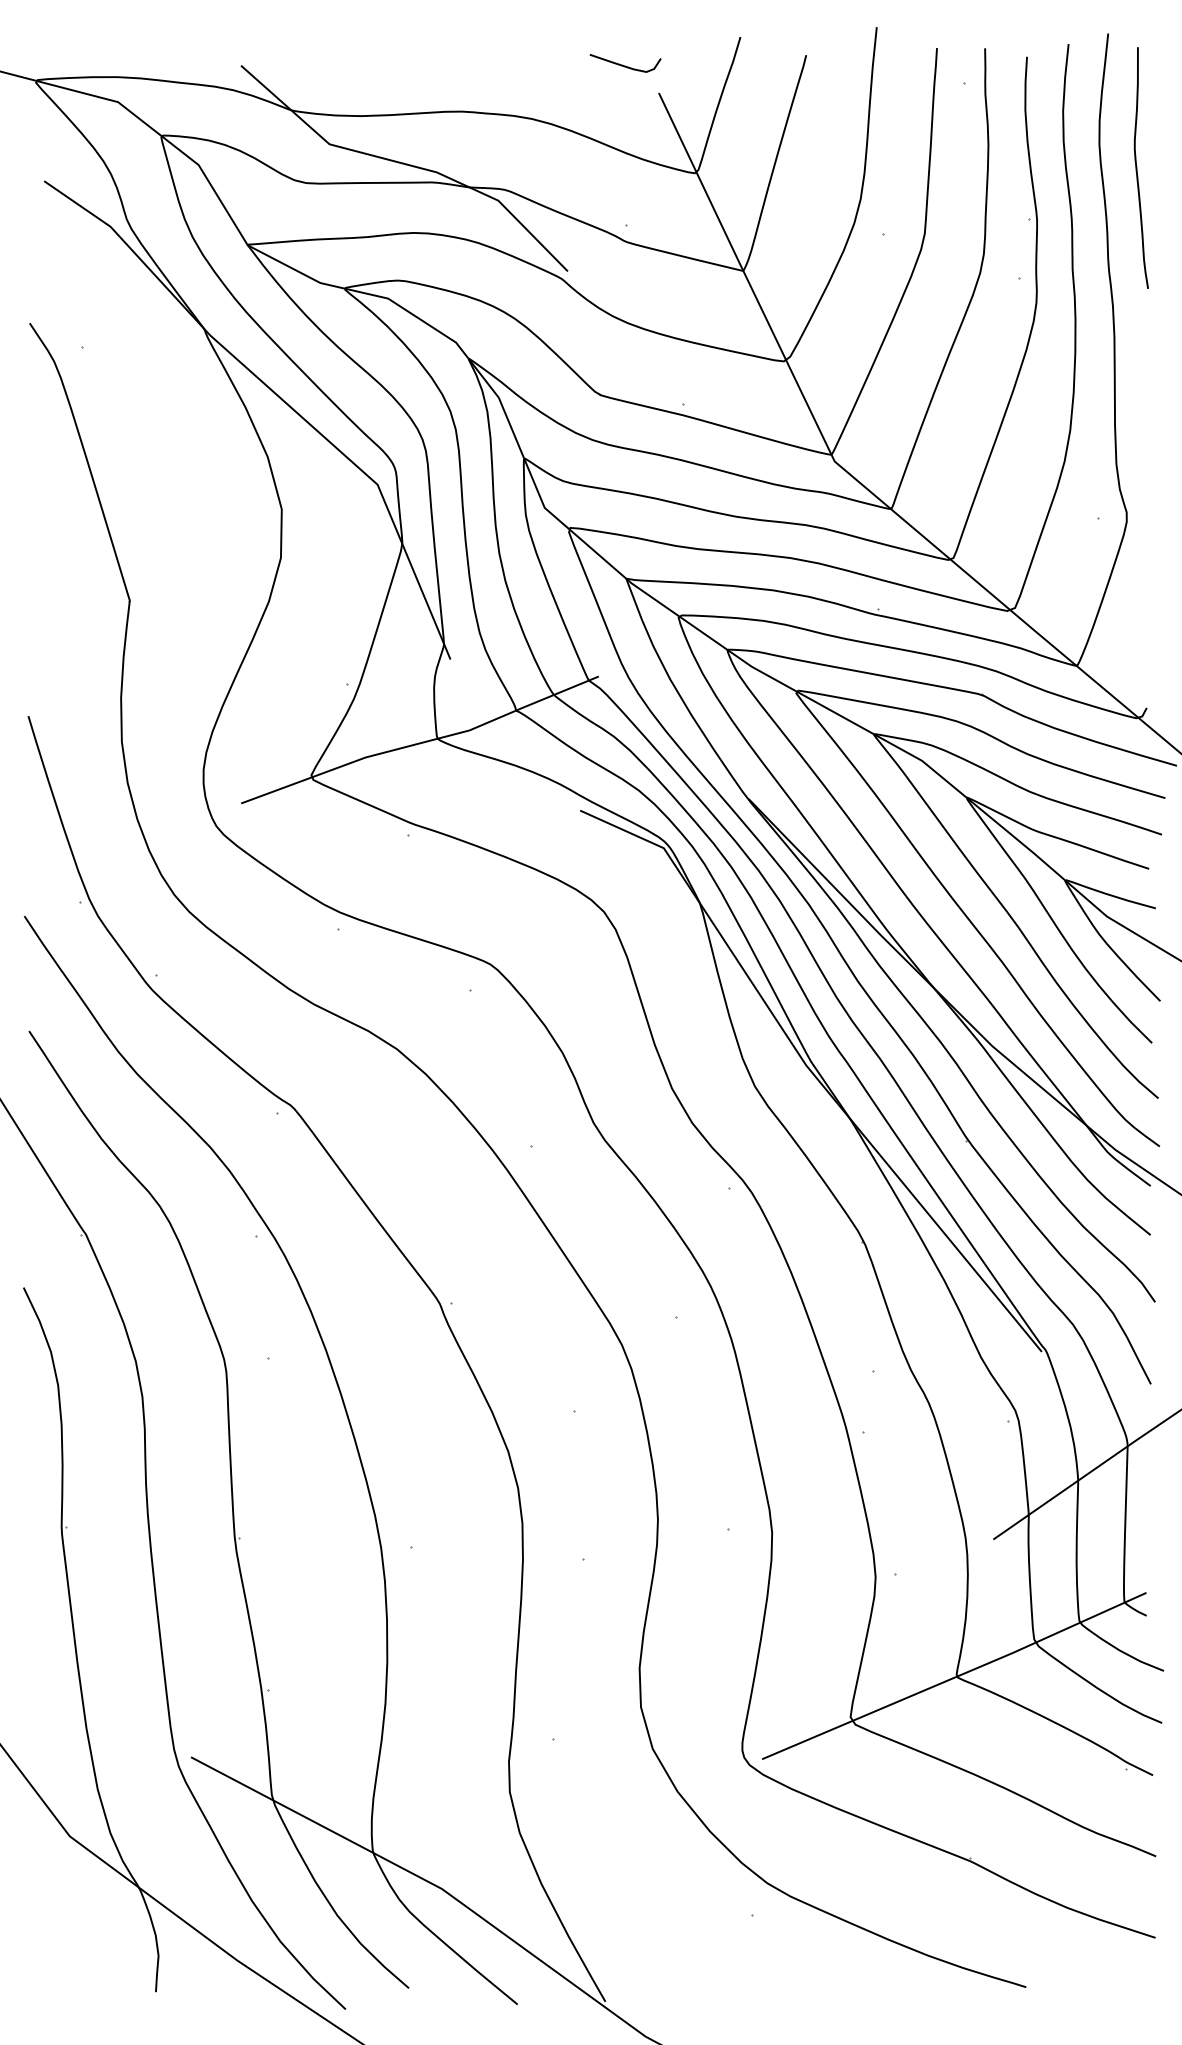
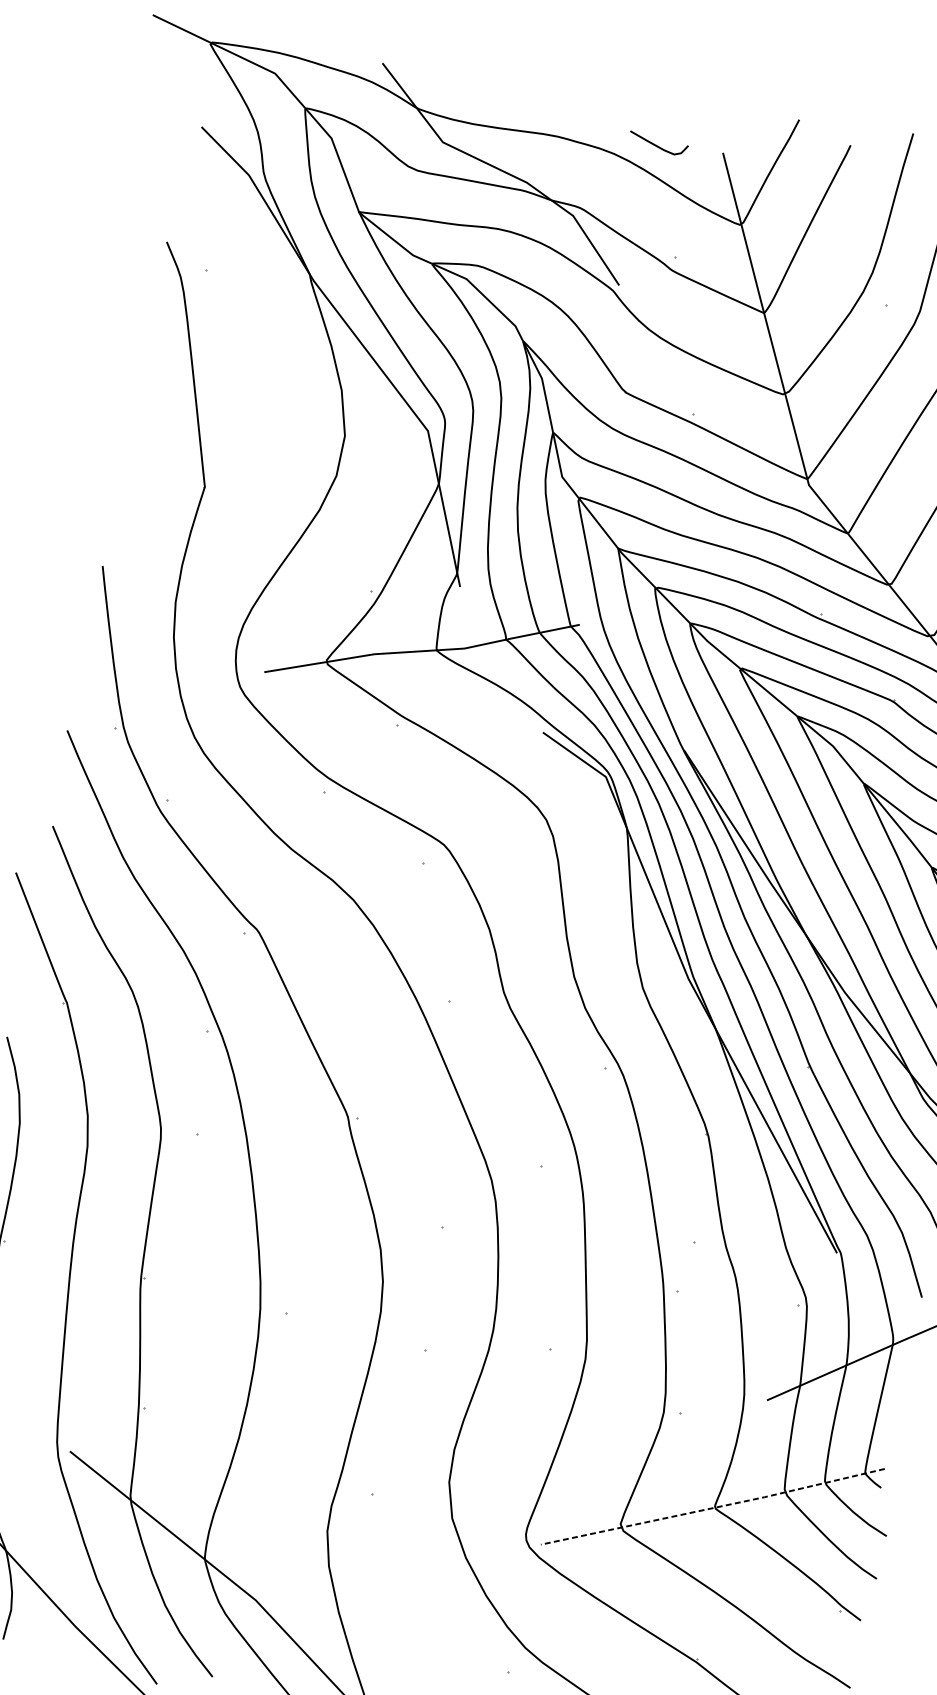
curve: (625, 65) -> (658, 145), moved
line: (954, 1677) -> (712, 1508), solid -> dashed

